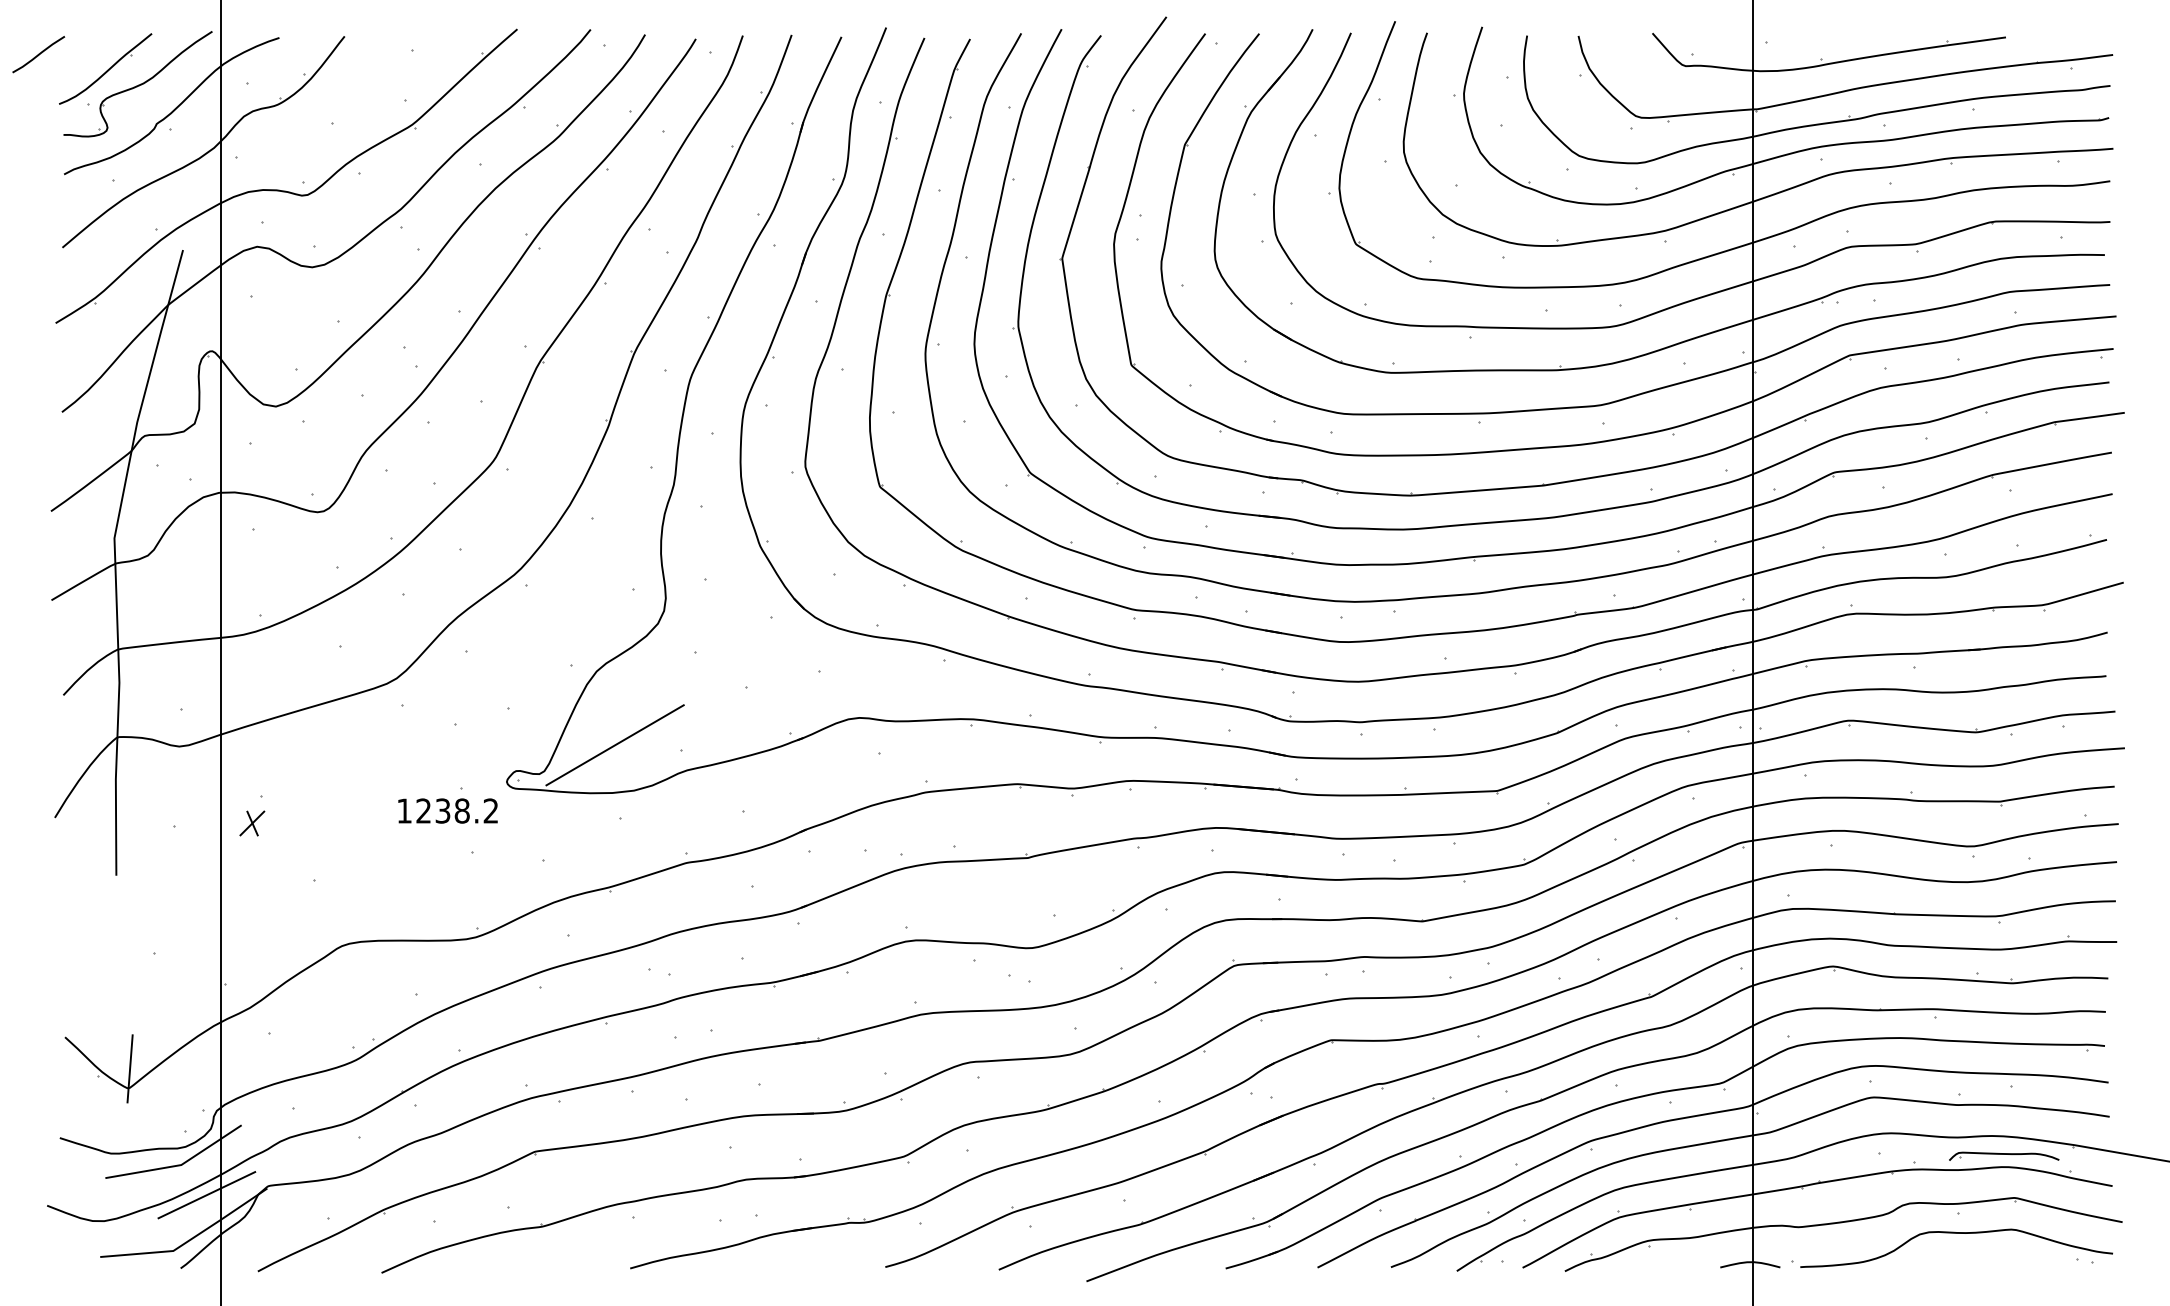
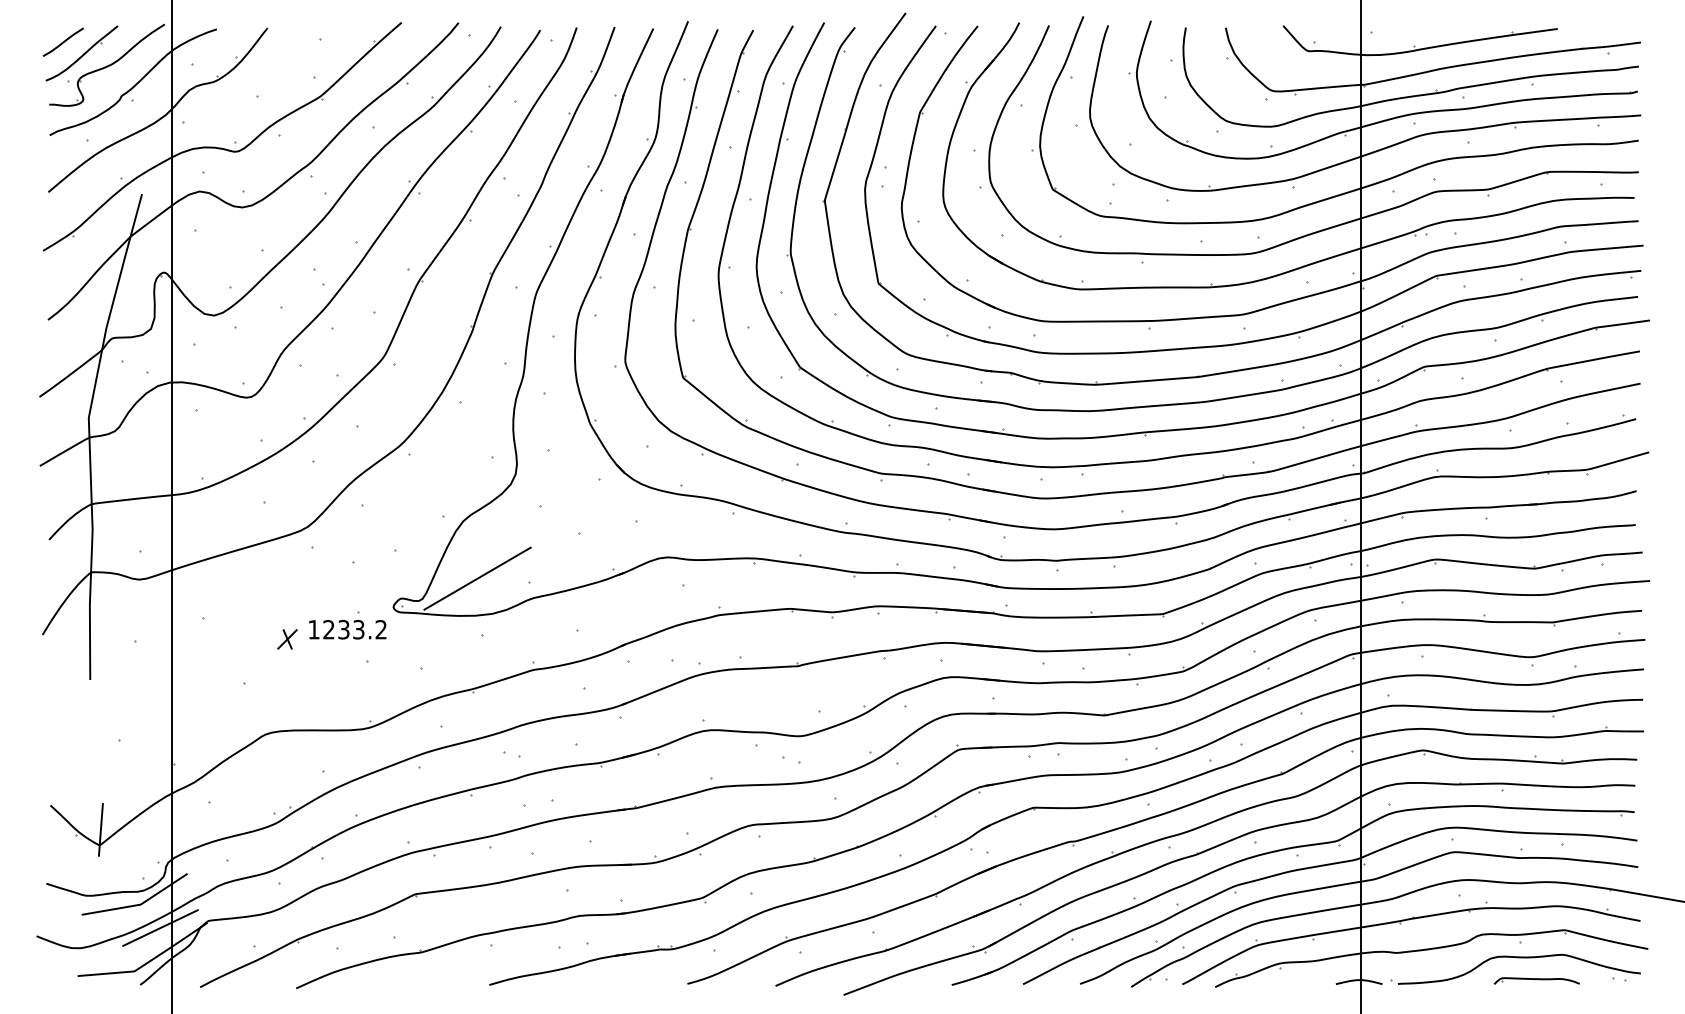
curve: (38, 54) -> (63, 42), moved
text: (461, 810) -> (358, 629), 1238.2 -> 1233.2
part: (252, 823) -> (287, 639), moved
part: (2004, 1155) -> (1537, 980), moved

